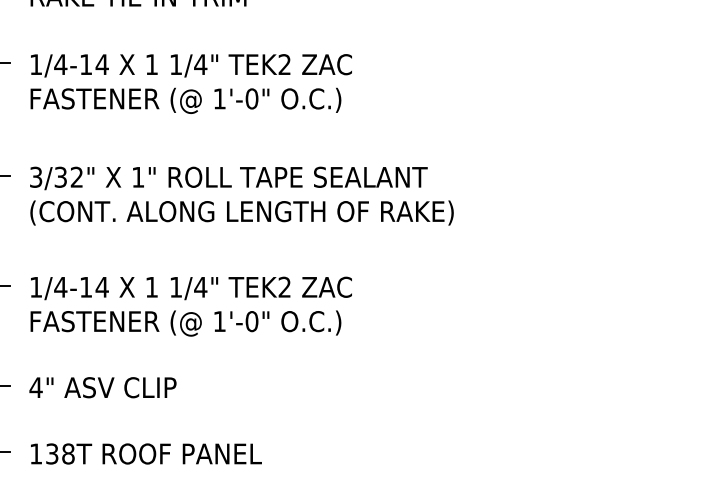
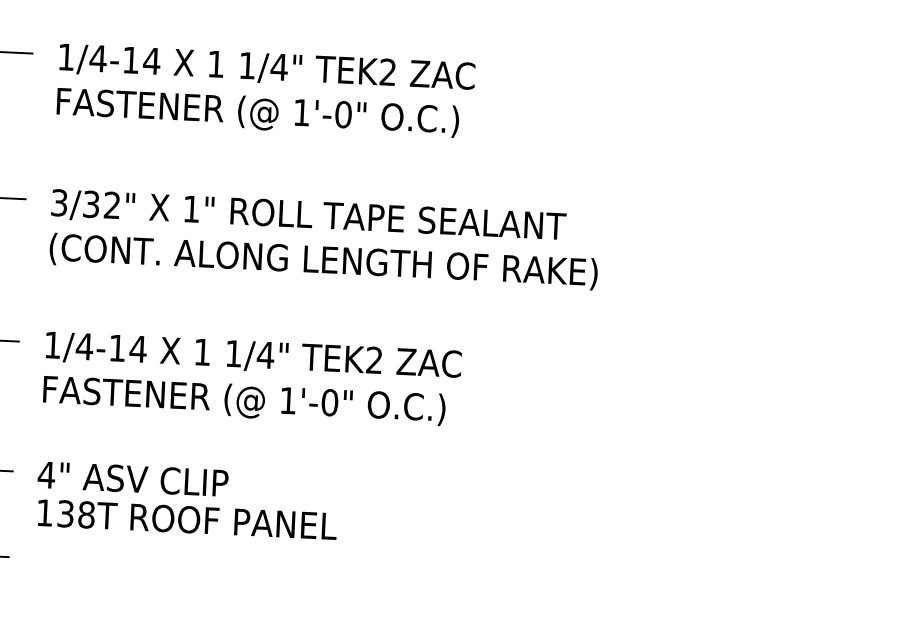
text: (146, 453) -> (187, 519), moved

